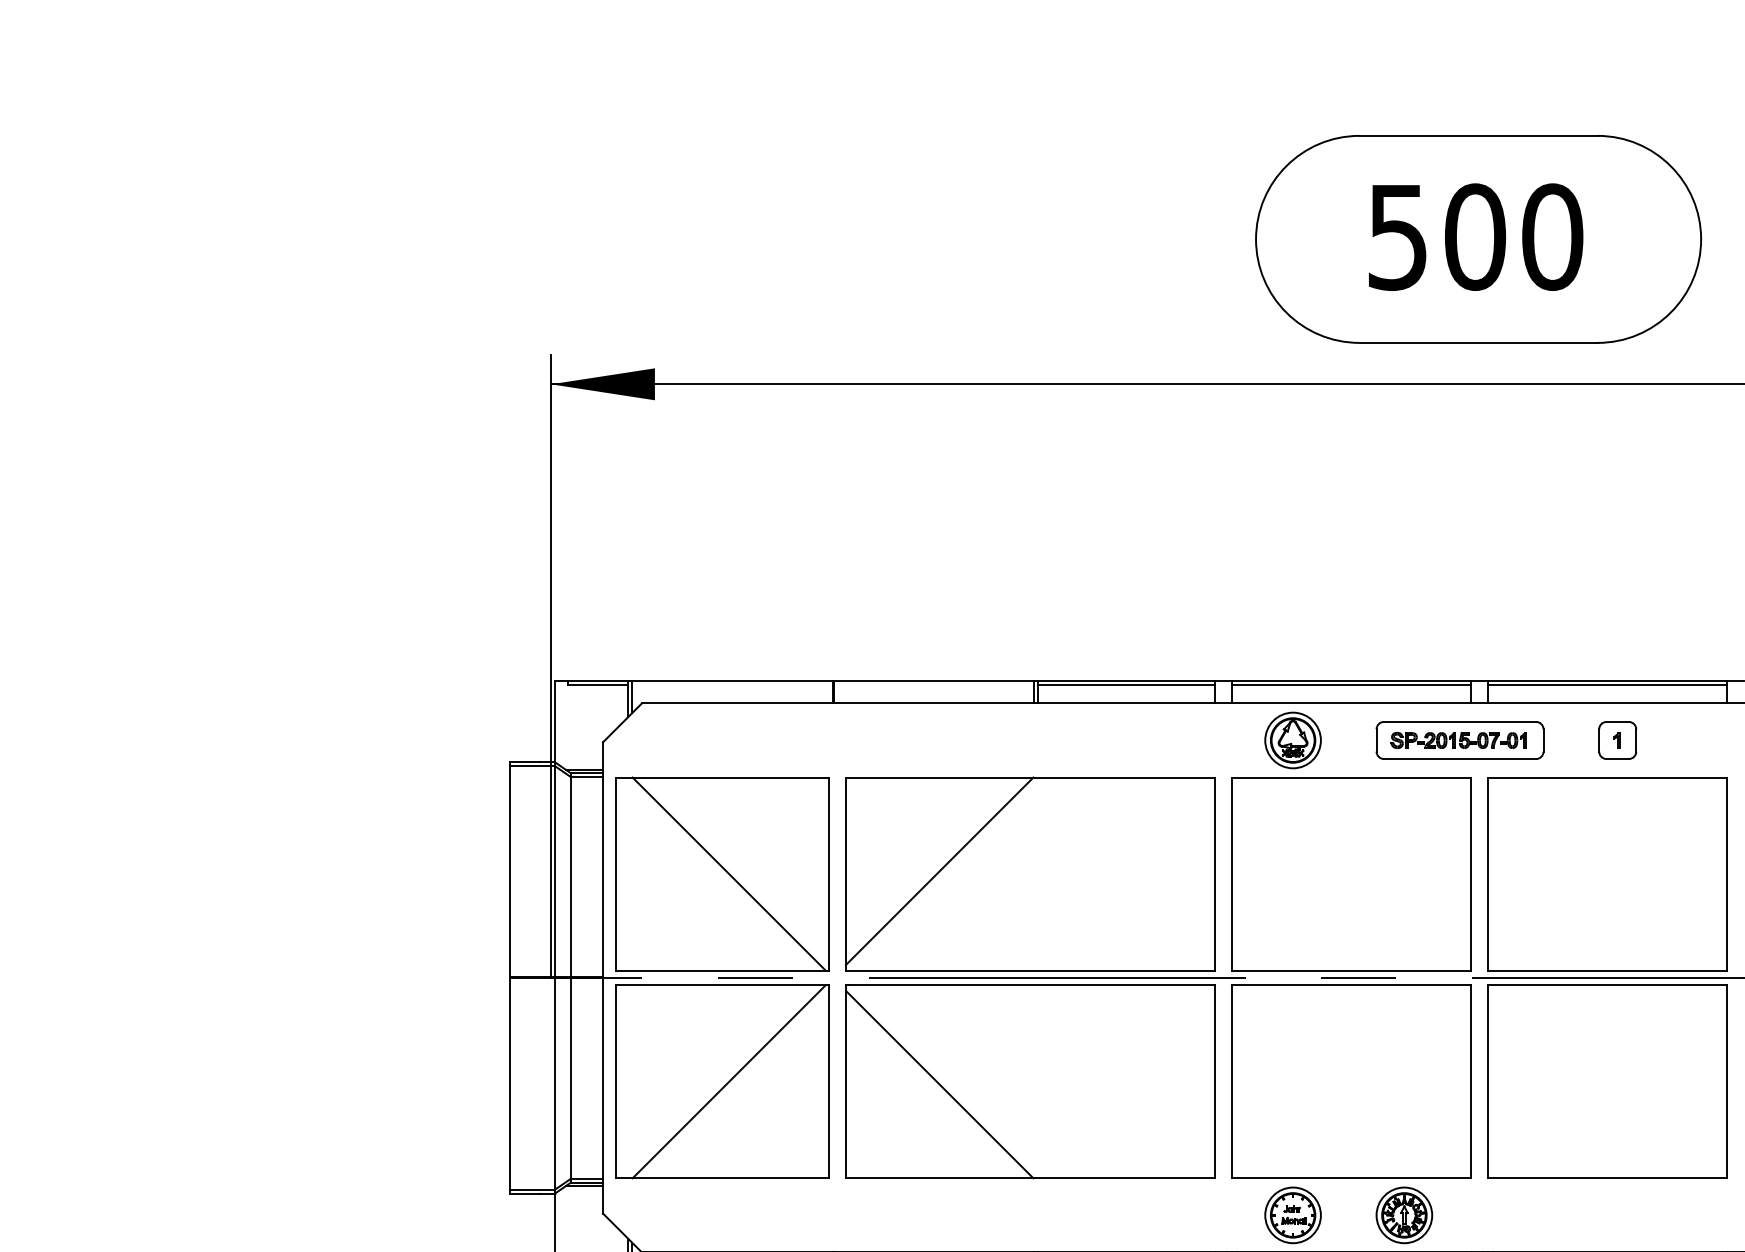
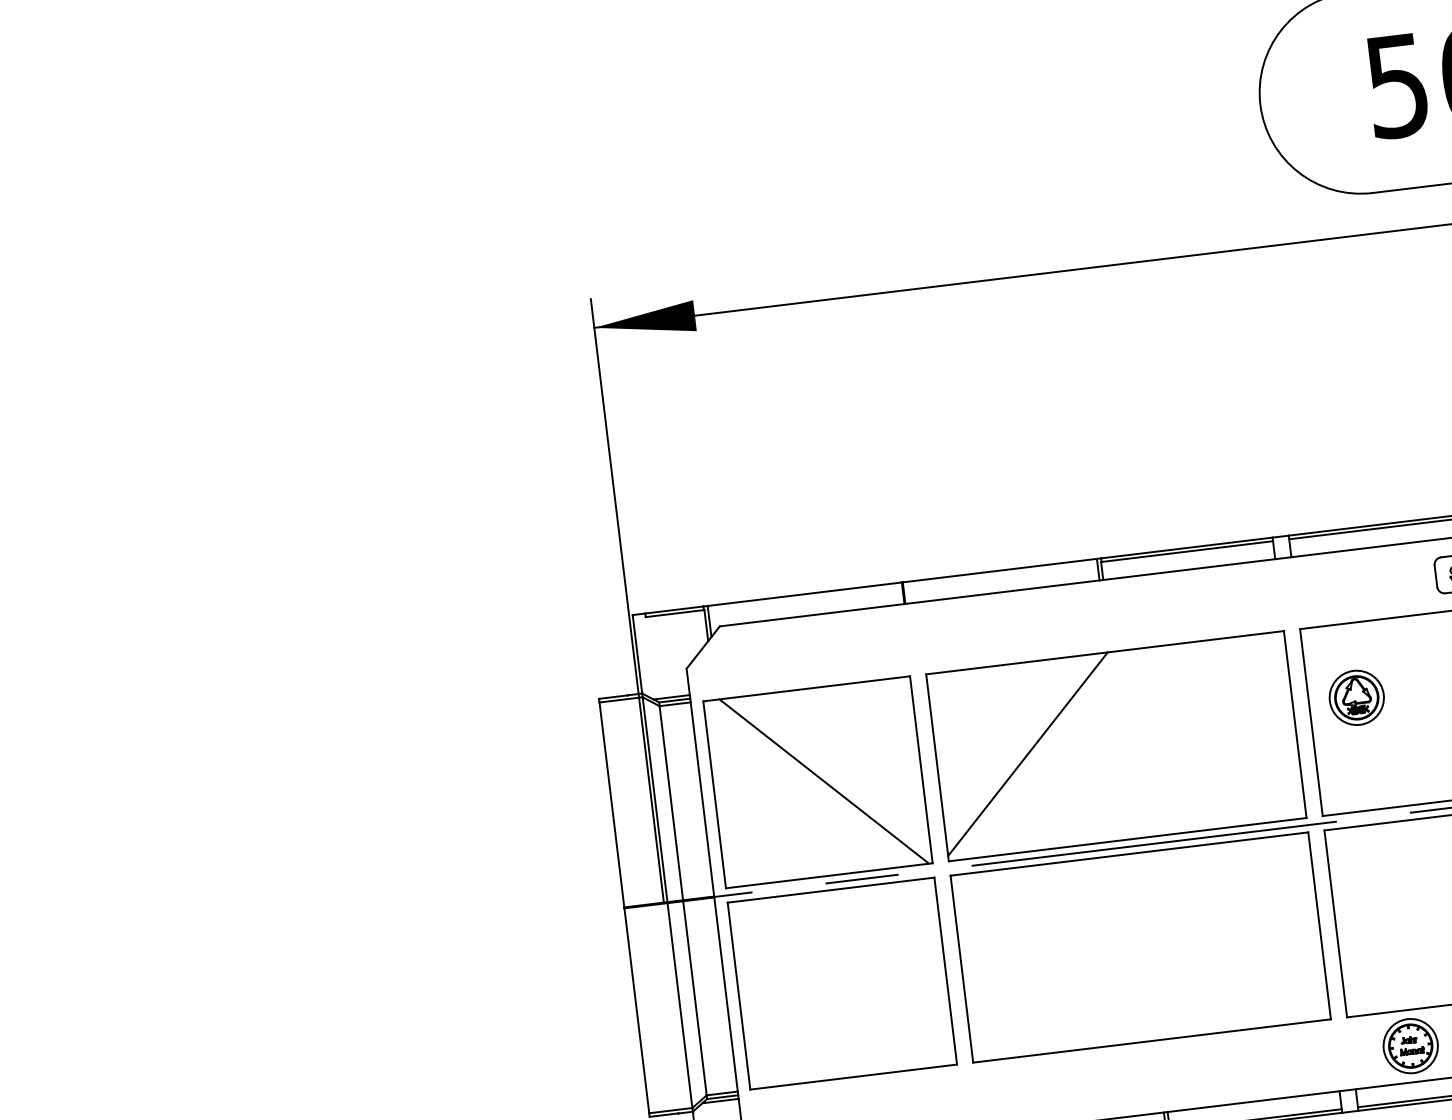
part: (1292, 740) -> (1356, 697), moved
line: (728, 1081) -> (847, 982), removed
line: (939, 1084) -> (1052, 960), removed

